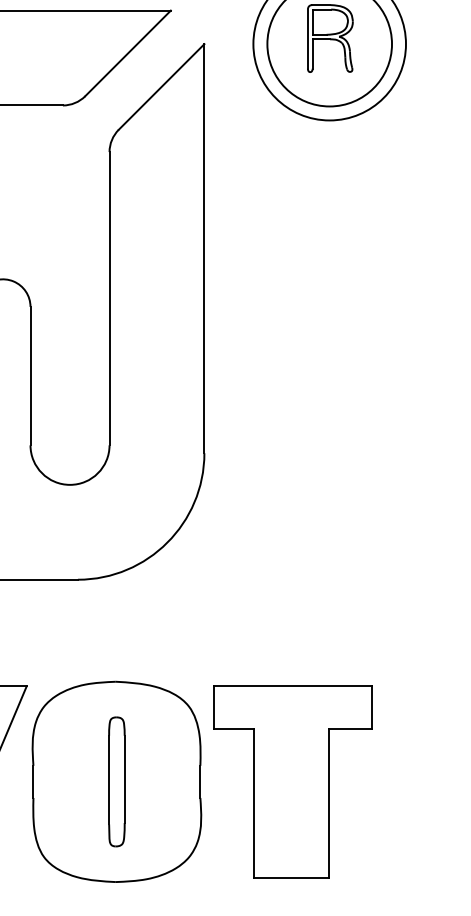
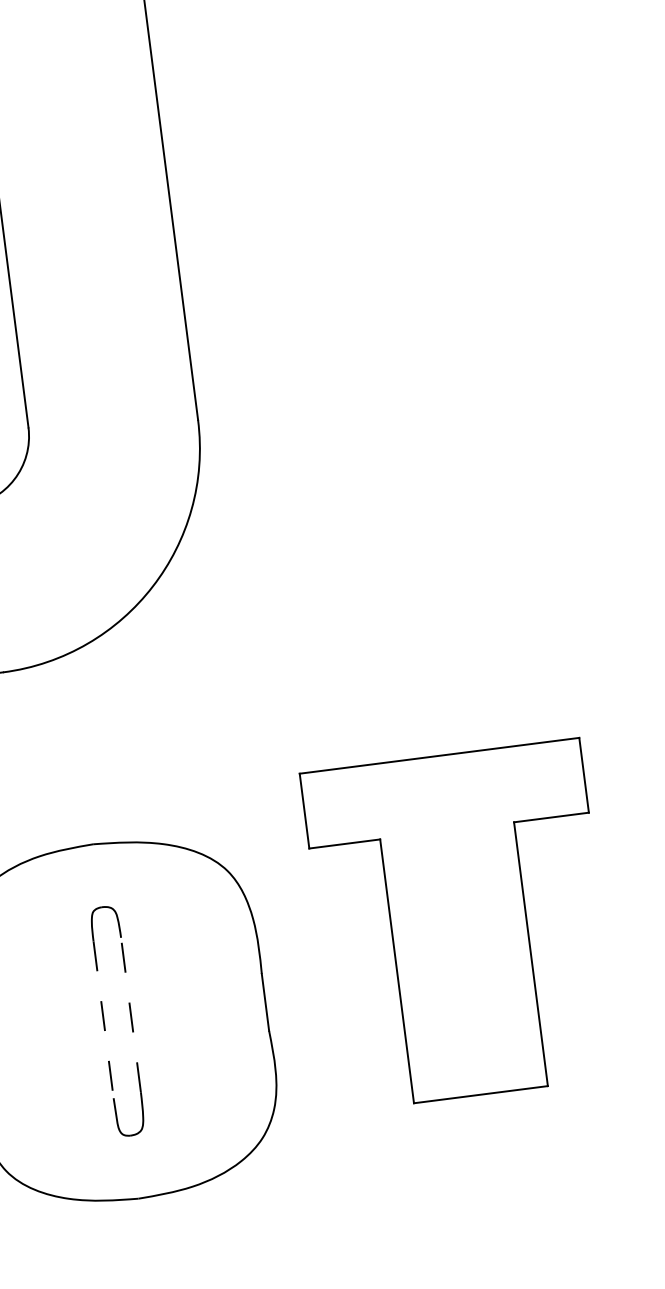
line: (124, 779) -> (130, 1015), solid -> dashed
line: (109, 780) -> (104, 1020), solid -> dashed
part: (292, 781) -> (460, 924), moved

